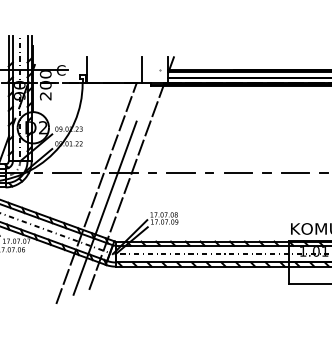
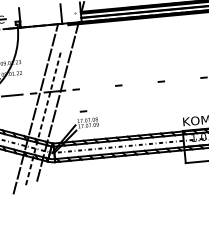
line: (181, 172) -> (97, 87), removed
line: (238, 172) -> (140, 83), removed
line: (295, 172) -> (182, 79), removed
line: (159, 202) -> (83, 111), added
line: (104, 208) -> (42, 119), solid -> dashed

